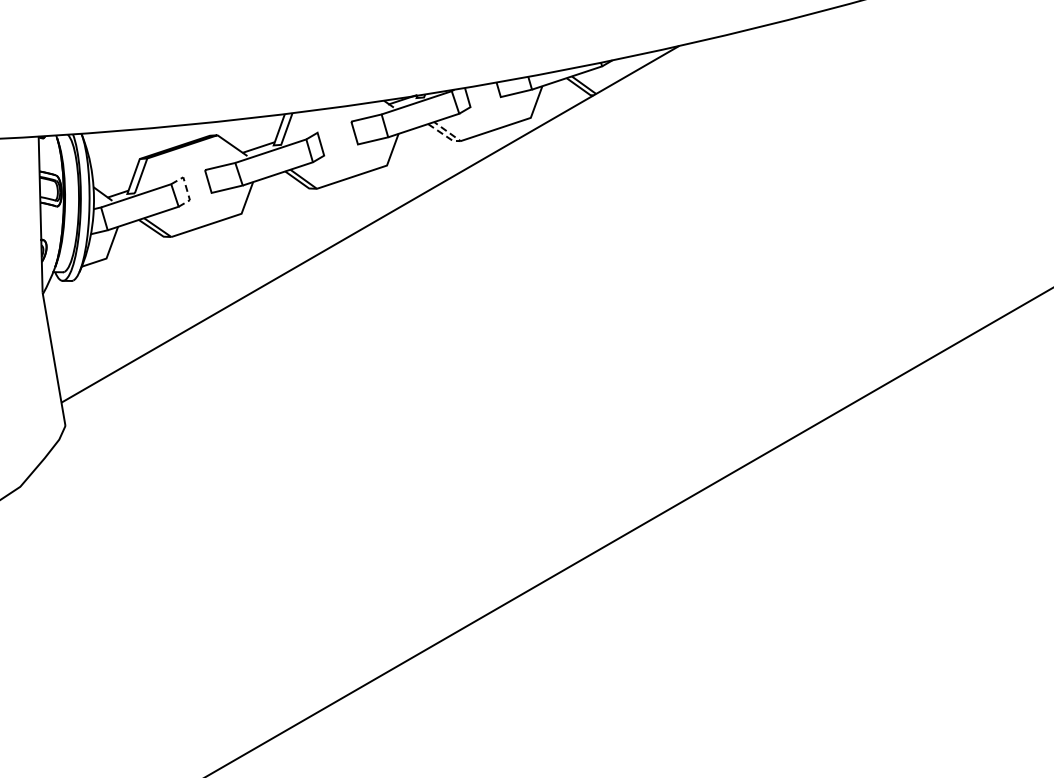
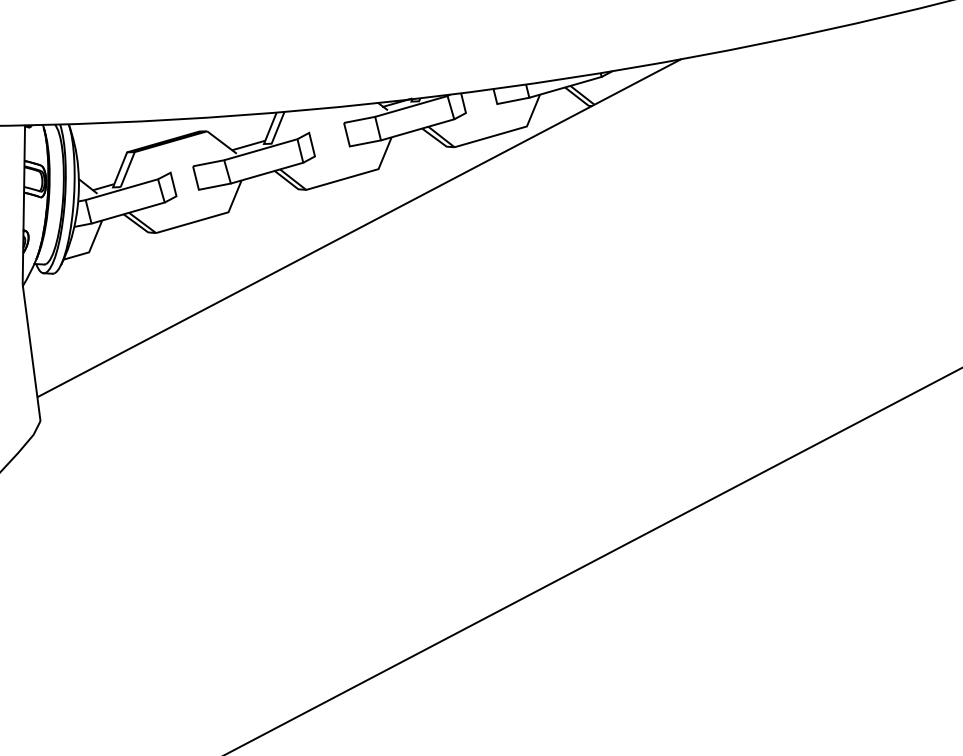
line: (458, 141) -> (452, 147), dashed -> solid
line: (186, 188) -> (173, 184), dashed -> solid

